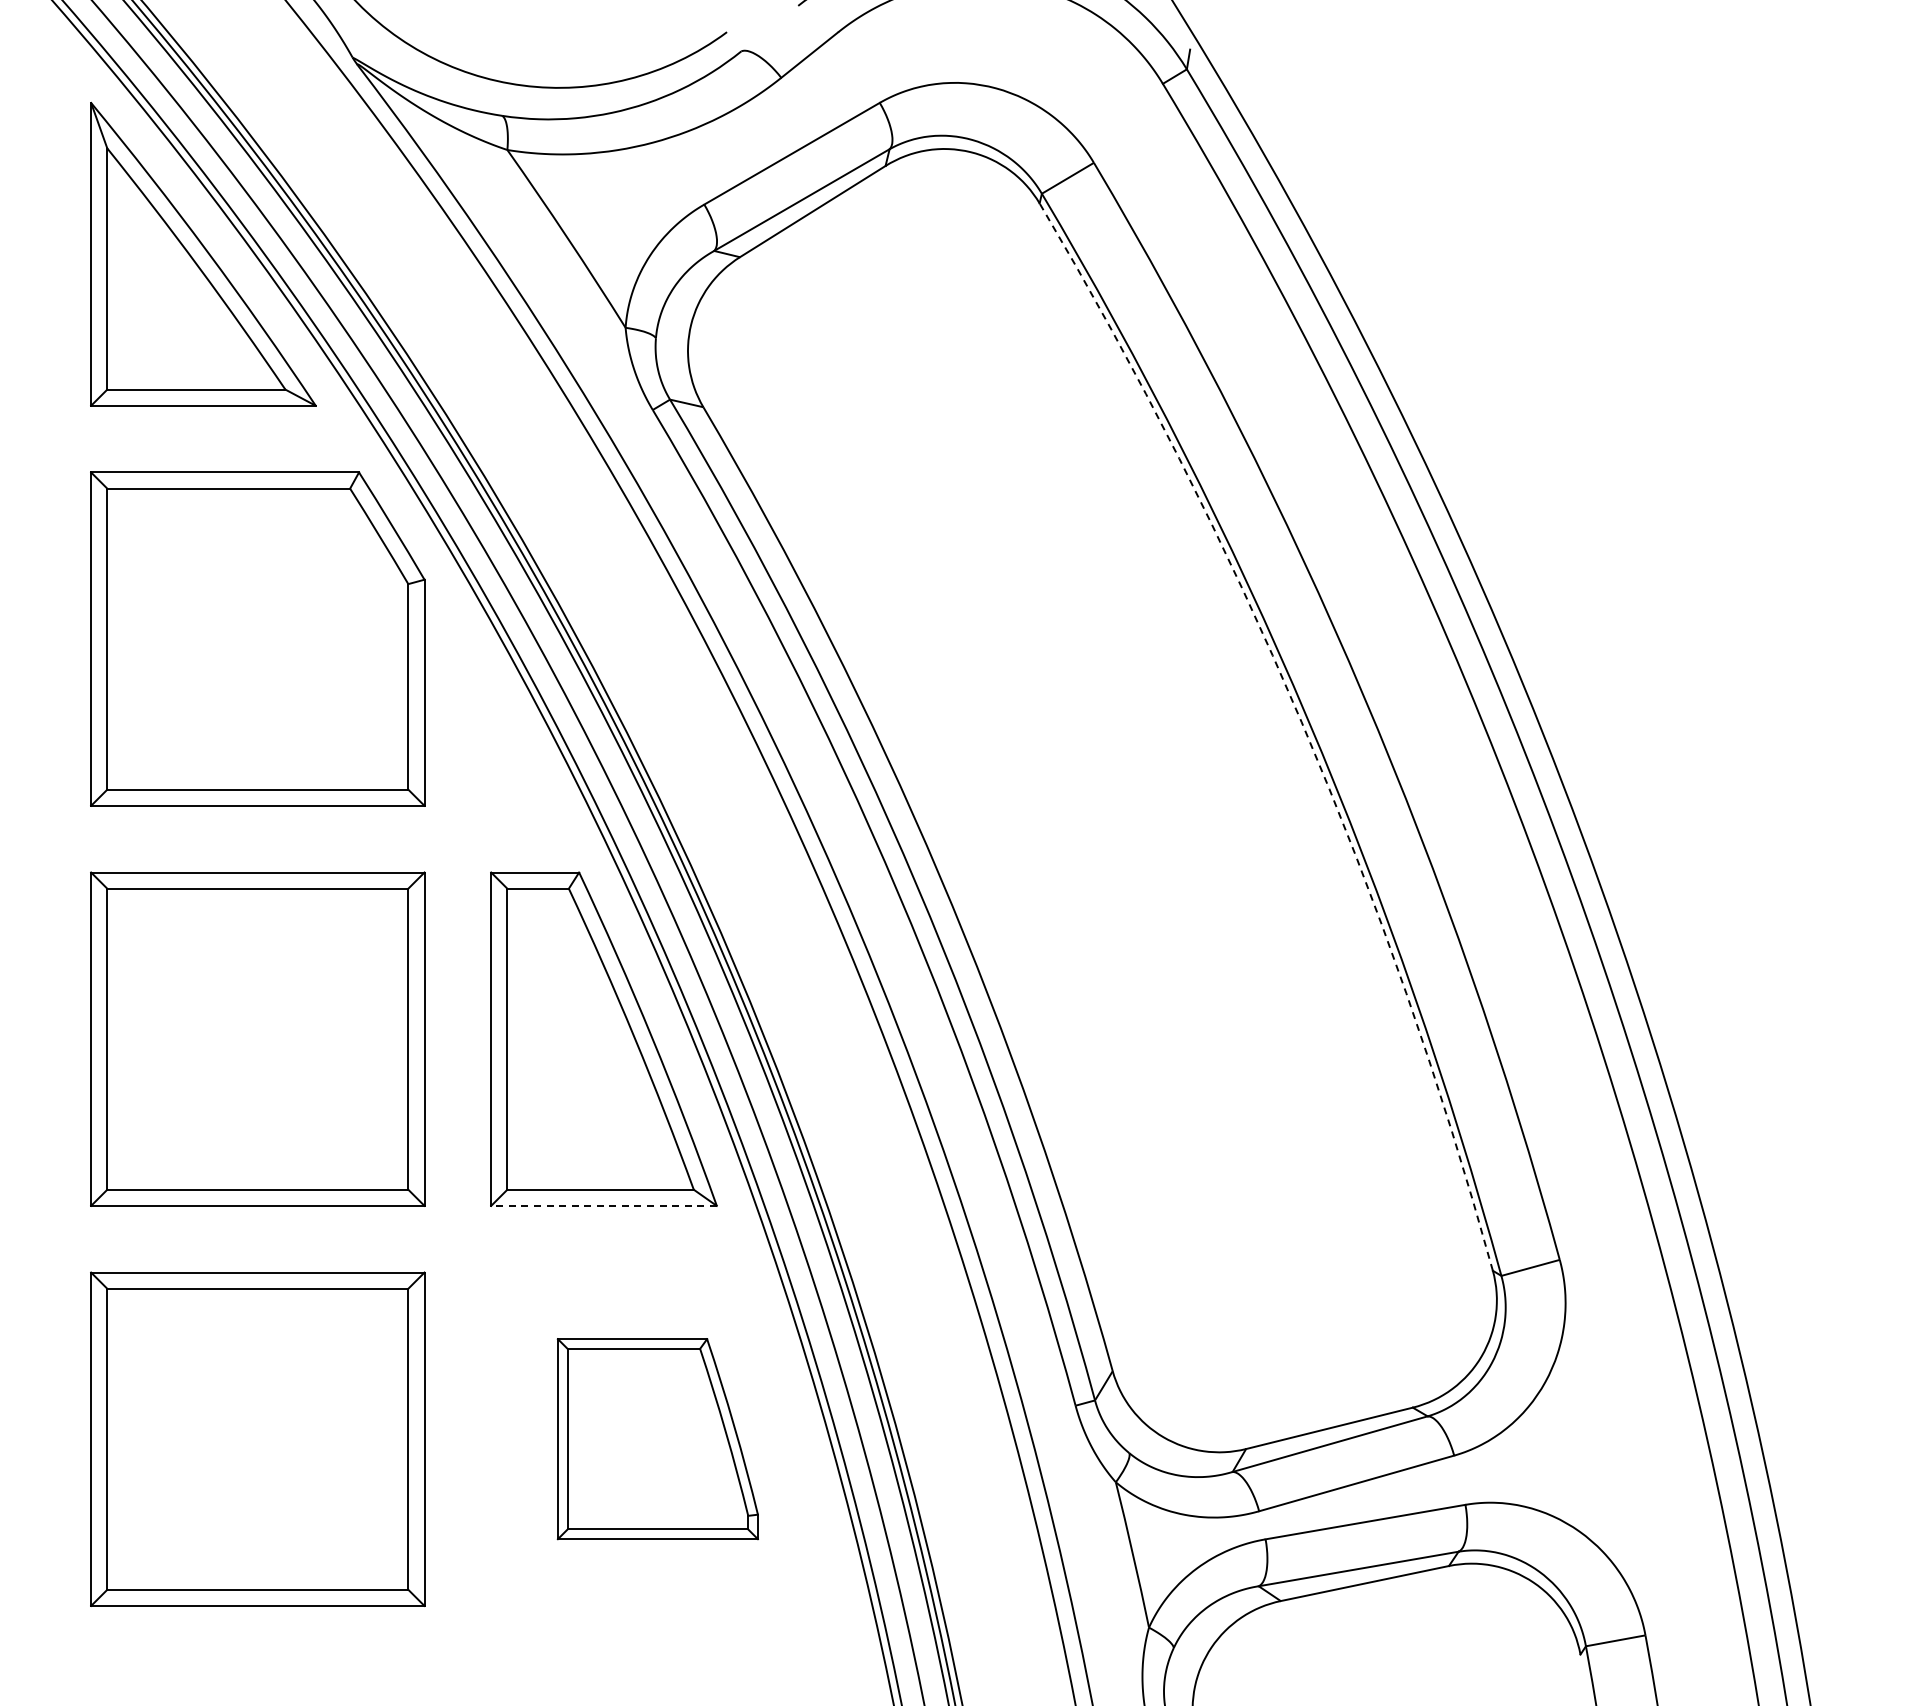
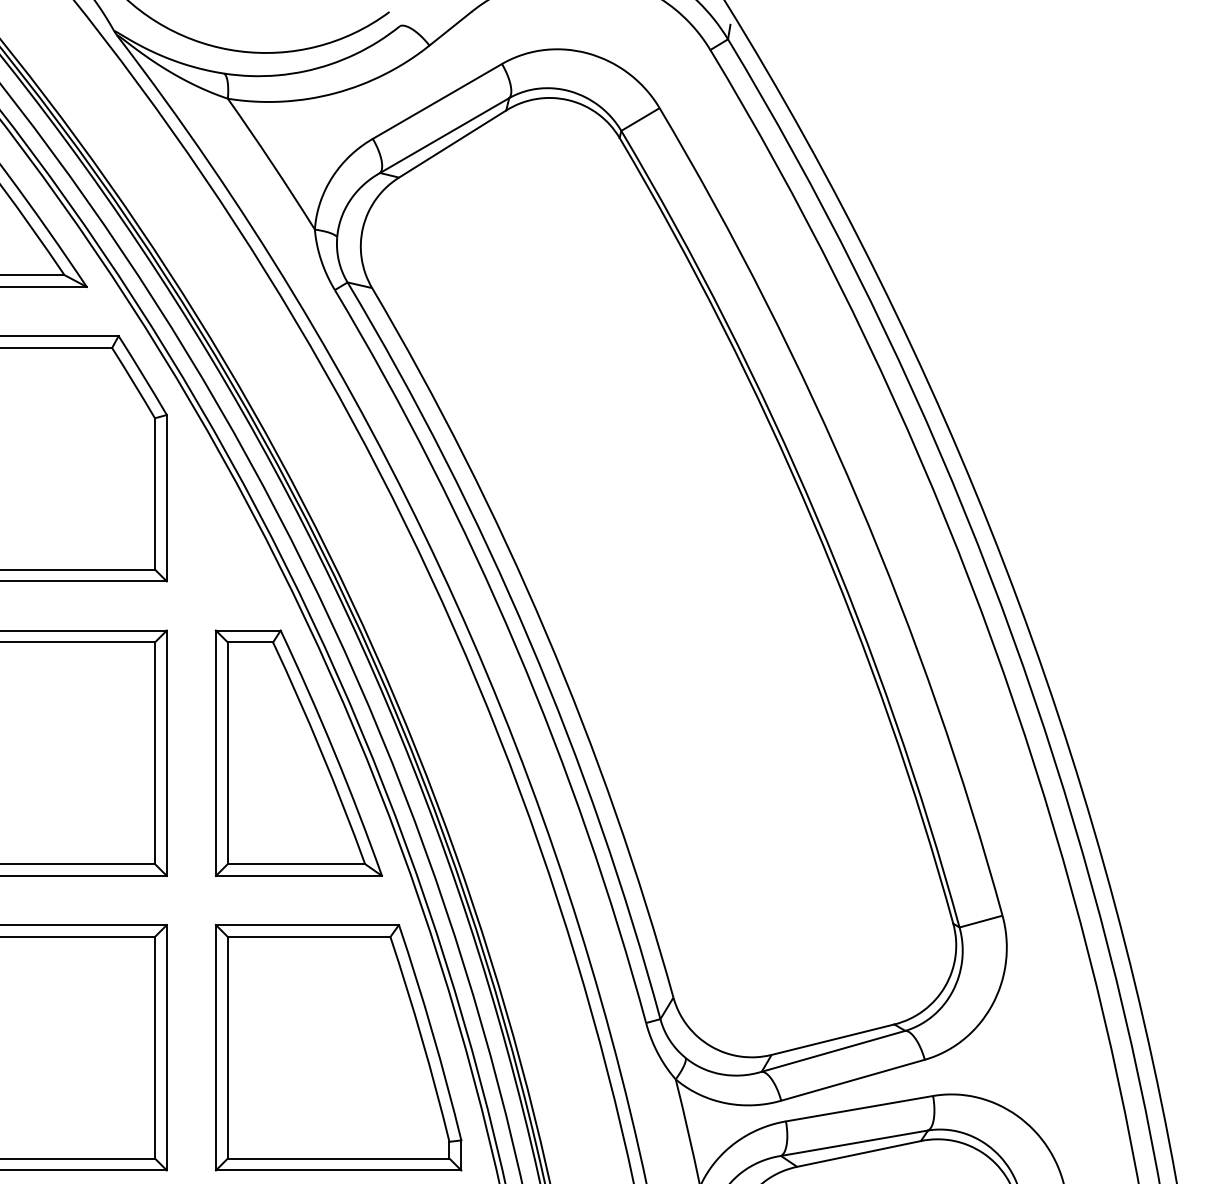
arc: (1301, 722) -> (812, 520), dashed -> solid
line: (604, 1205) -> (299, 875), dashed -> solid
part: (657, 1438) -> (338, 1047), size x1.67

